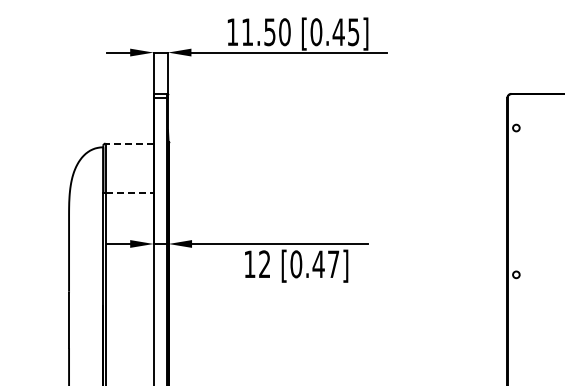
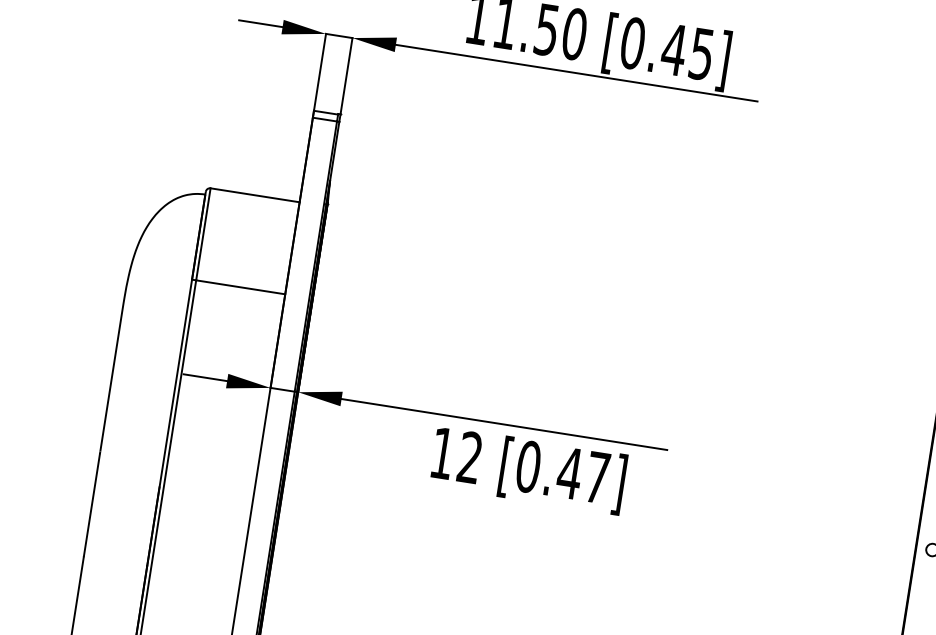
line: (129, 143) -> (255, 195), dashed -> solid
line: (130, 193) -> (242, 287), dashed -> solid

